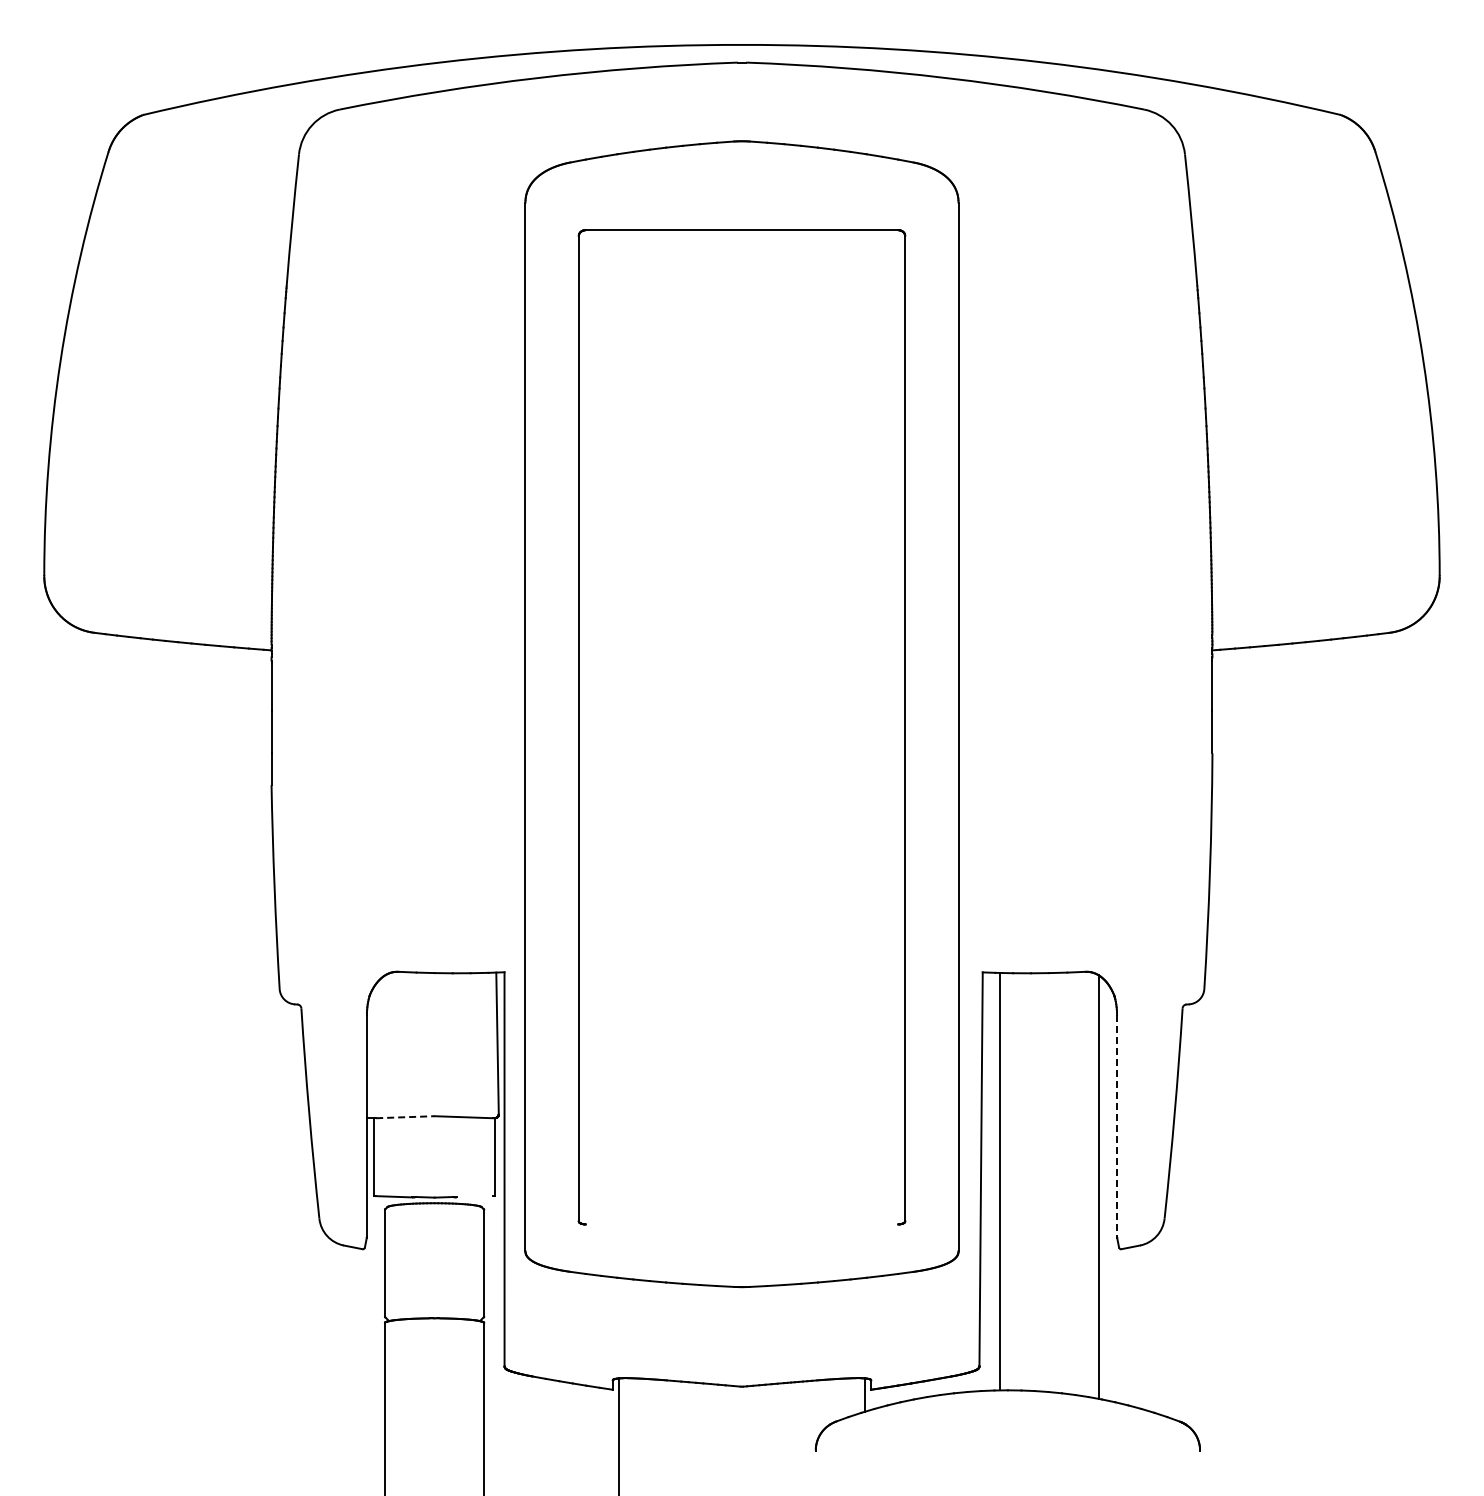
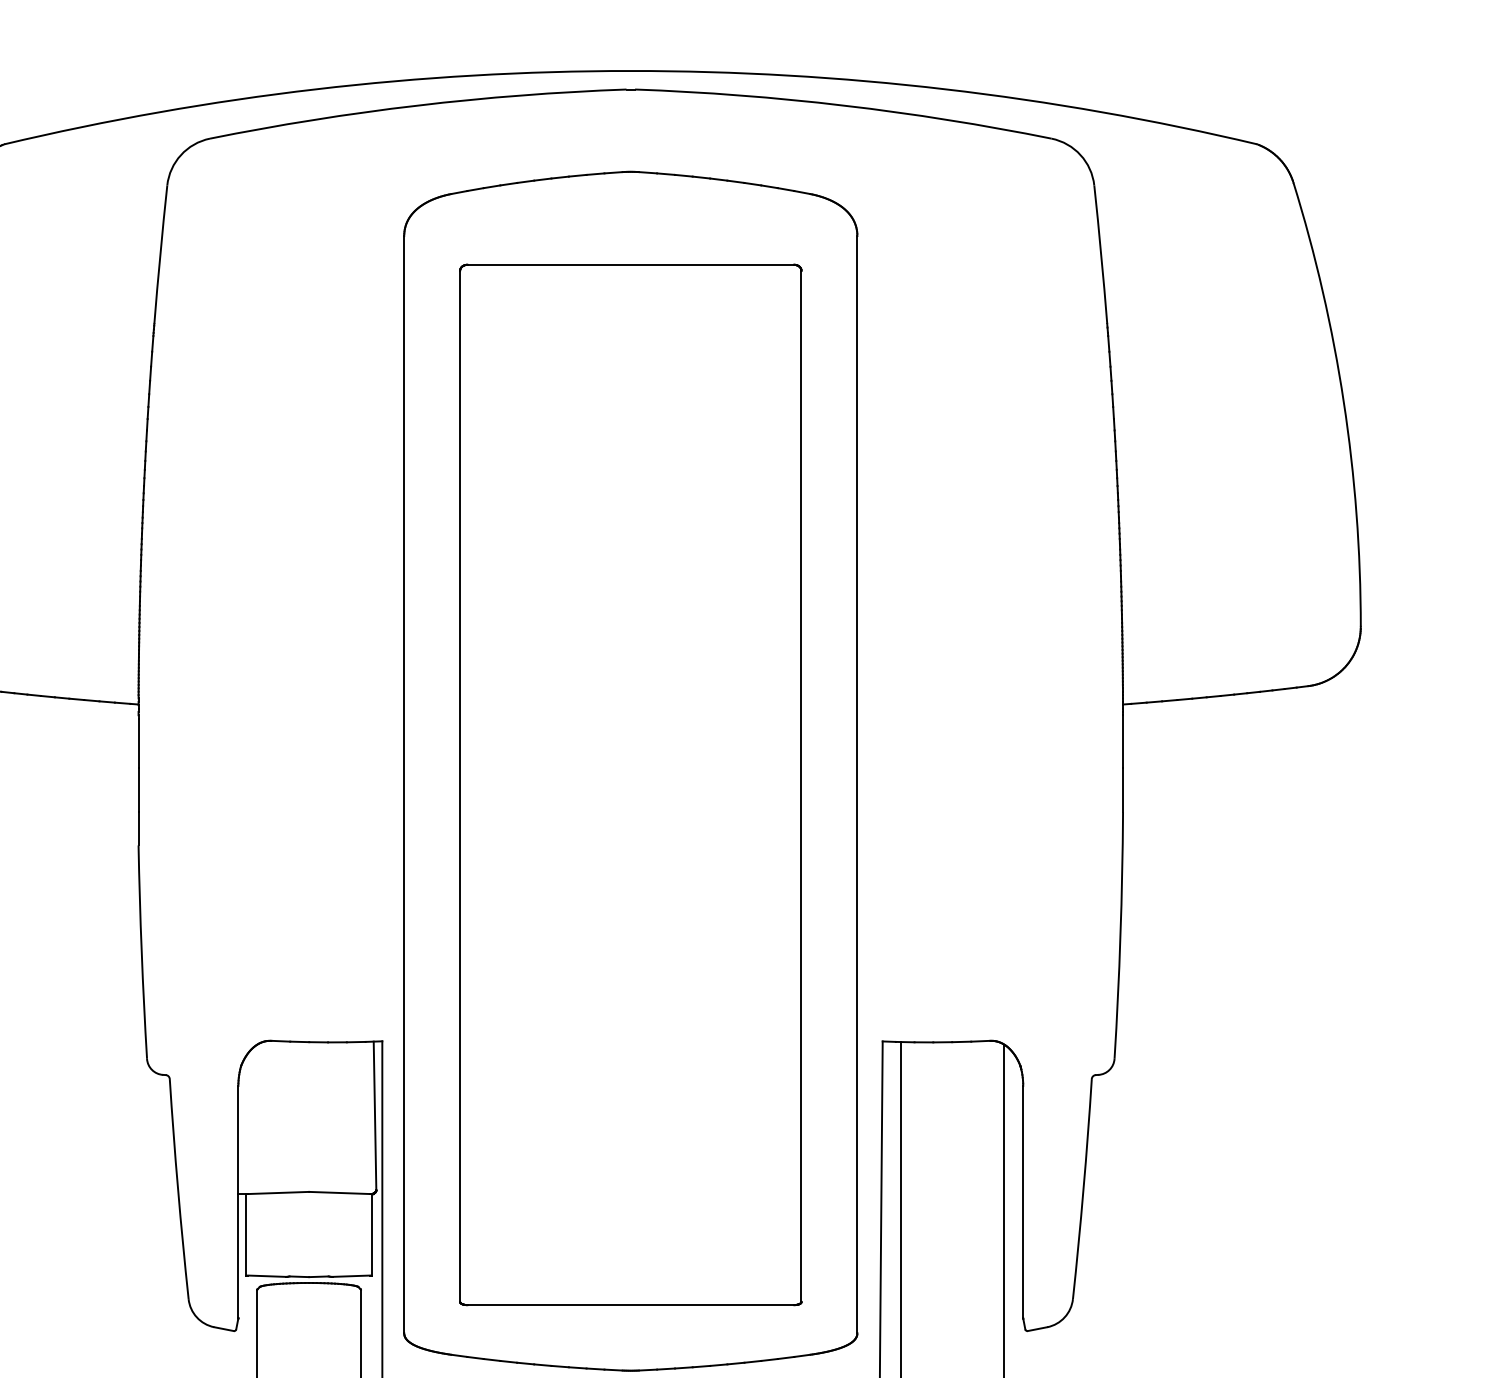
line: (405, 1117) -> (278, 1193), dashed -> solid
line: (1117, 1125) -> (1023, 1201), dashed -> solid
line: (474, 1196) -> (350, 1275), added
line: (741, 1224) -> (630, 1305), added

